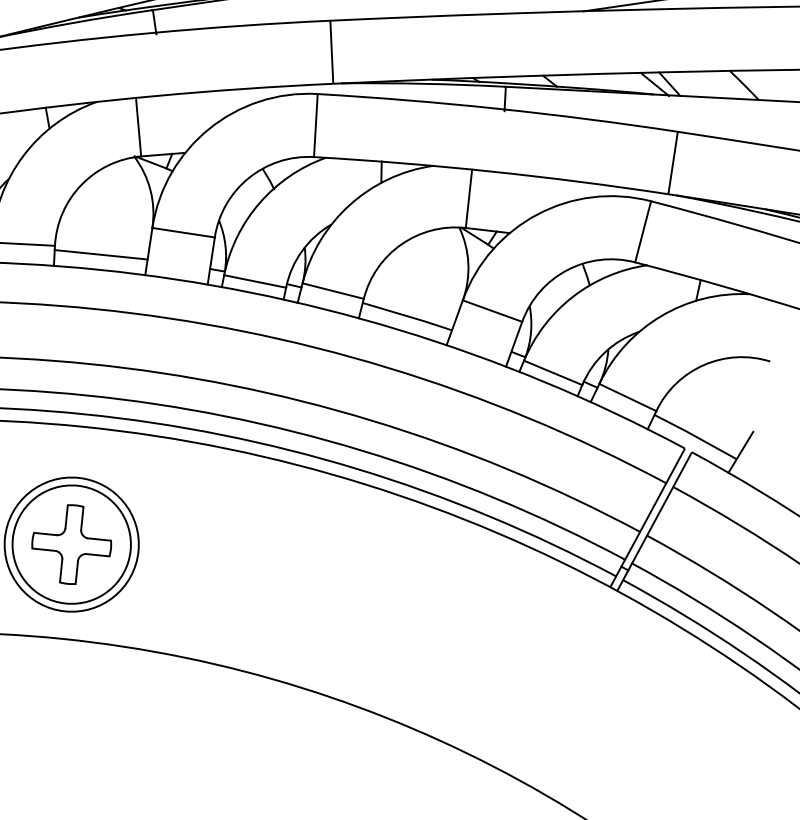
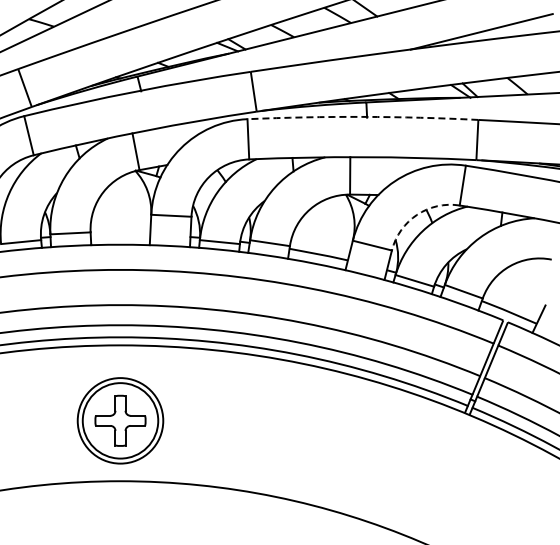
arc: (497, 108) -> (362, 116), solid -> dashed
line: (101, 255) -> (120, 235), removed
arc: (567, 269) -> (417, 214), solid -> dashed

